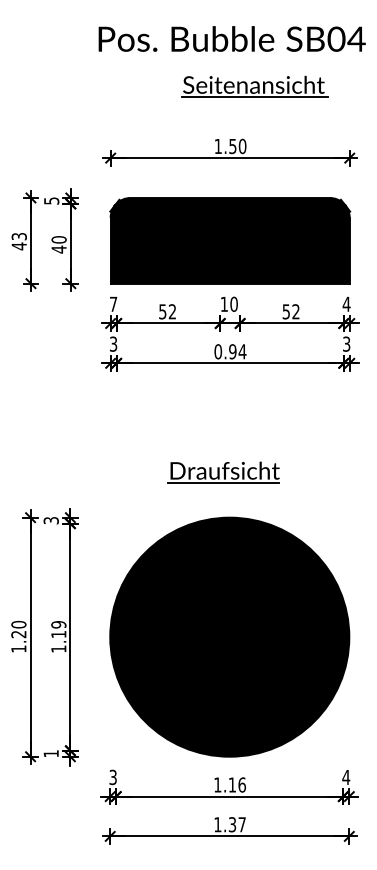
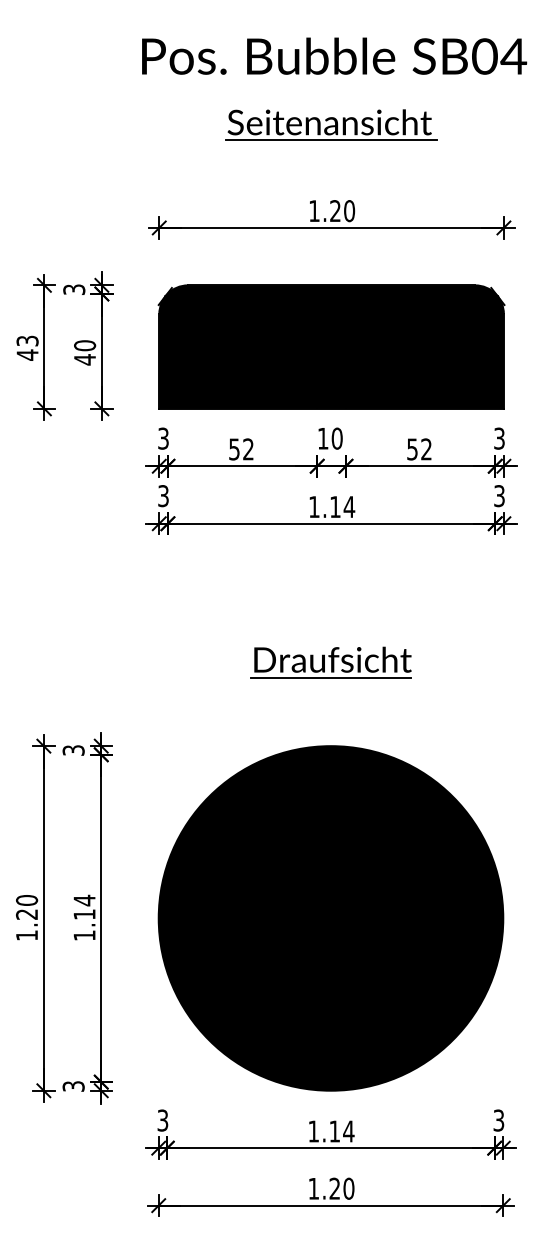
part: (254, 86) -> (330, 124), moved
text: (232, 146) -> (334, 211), 1.50 -> 1.20
text: (51, 200) -> (74, 288), 5 -> 3
text: (113, 303) -> (163, 437), 7 -> 3
text: (346, 303) -> (499, 437), 4 -> 3
text: (225, 351) -> (324, 506), 0.94 -> 1.14
part: (223, 472) -> (330, 662), moved
text: (58, 624) -> (84, 900), 1.19 -> 1.14
text: (50, 753) -> (72, 1086), 1 -> 3
text: (346, 777) -> (499, 1120), 4 -> 3
text: (242, 784) -> (349, 1130), 1.16 -> 1.14
text: (237, 824) -> (342, 1188), 1.37 -> 1.20

